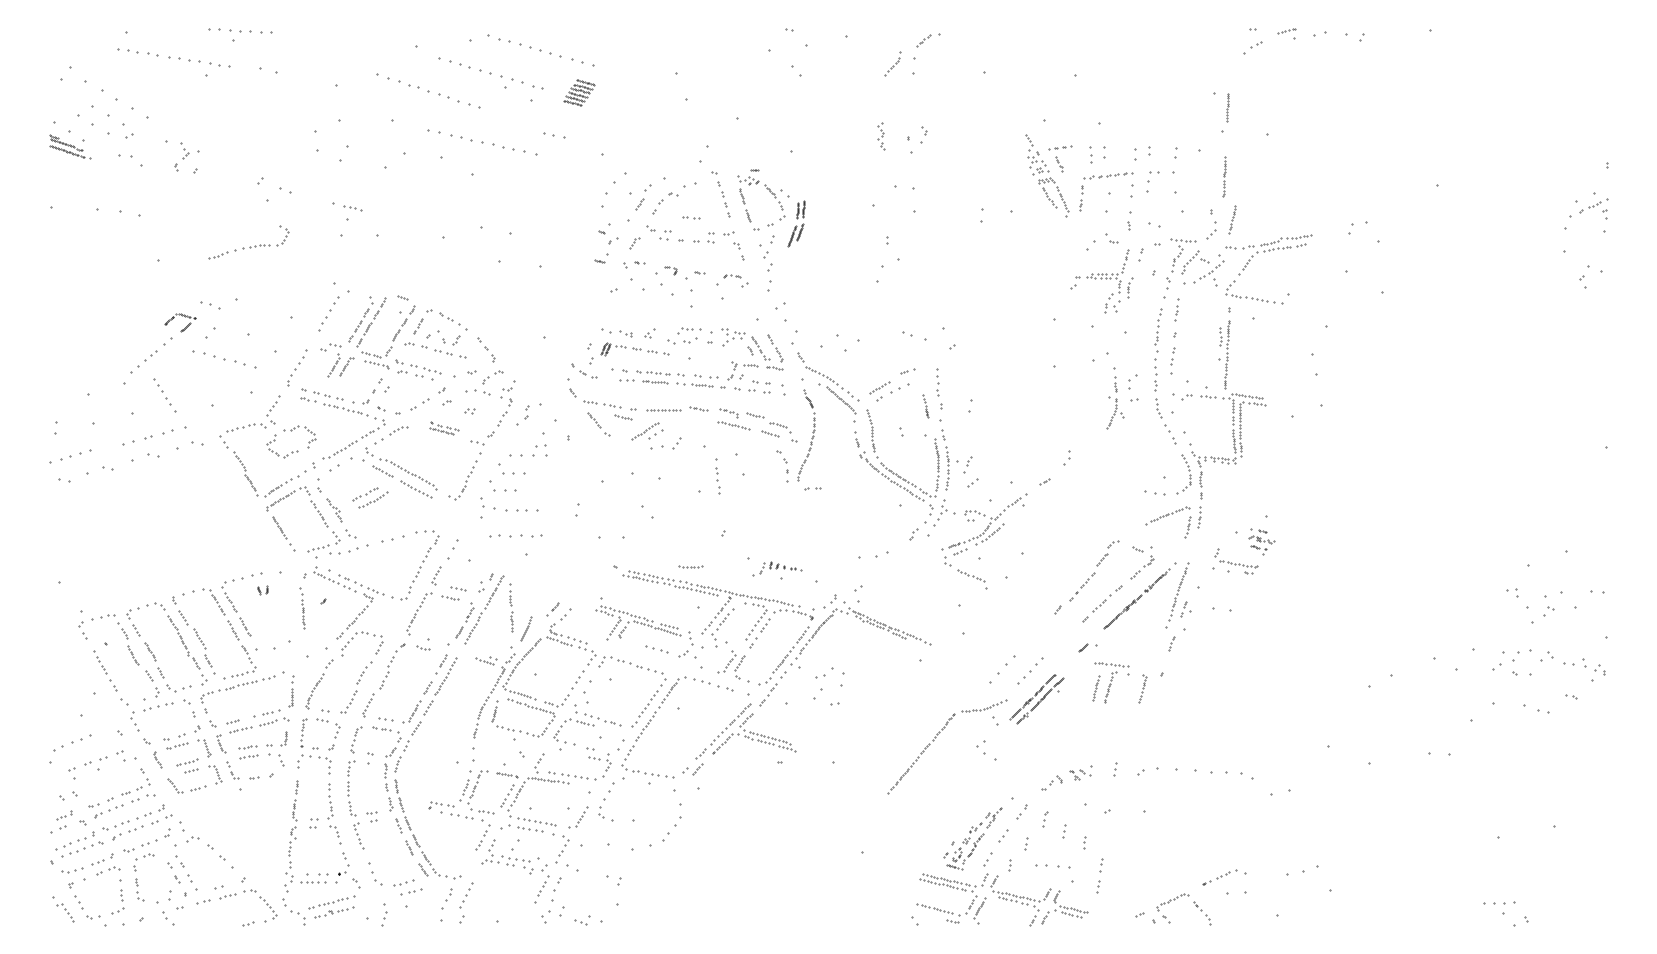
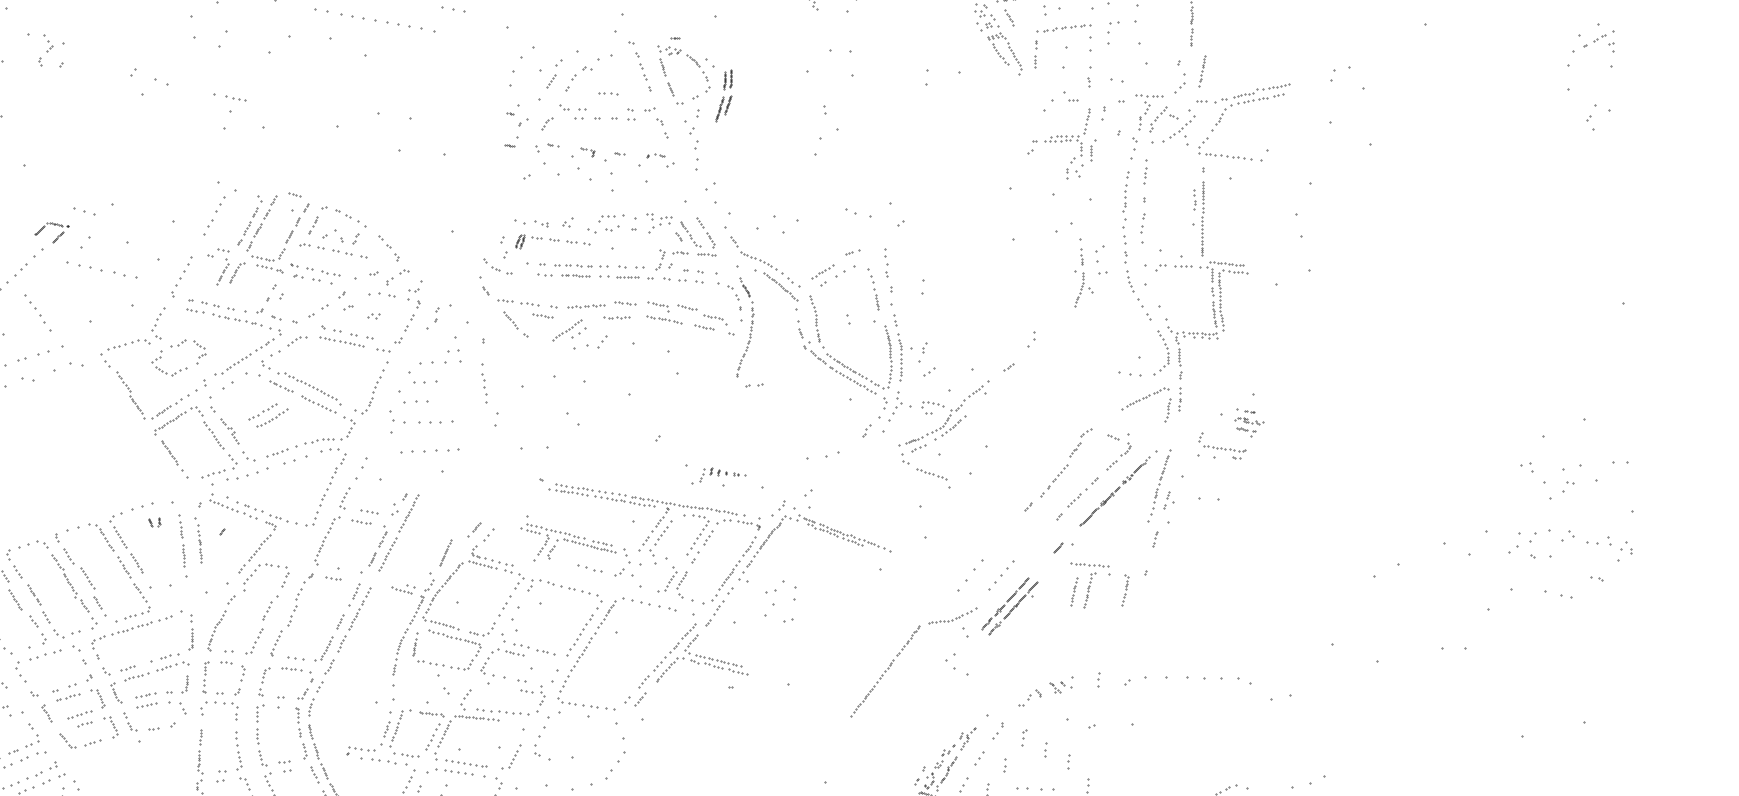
part: (248, 242) -> (310, 436), moved
part: (925, 405) -> (873, 288), size x1.67
part: (444, 428) -> (346, 336), size x1.67
part: (782, 466) -> (734, 303), moved
part: (717, 476) -> (484, 383), moved
part: (690, 566) -> (616, 317), moved
part: (511, 607) -> (182, 540), moved

